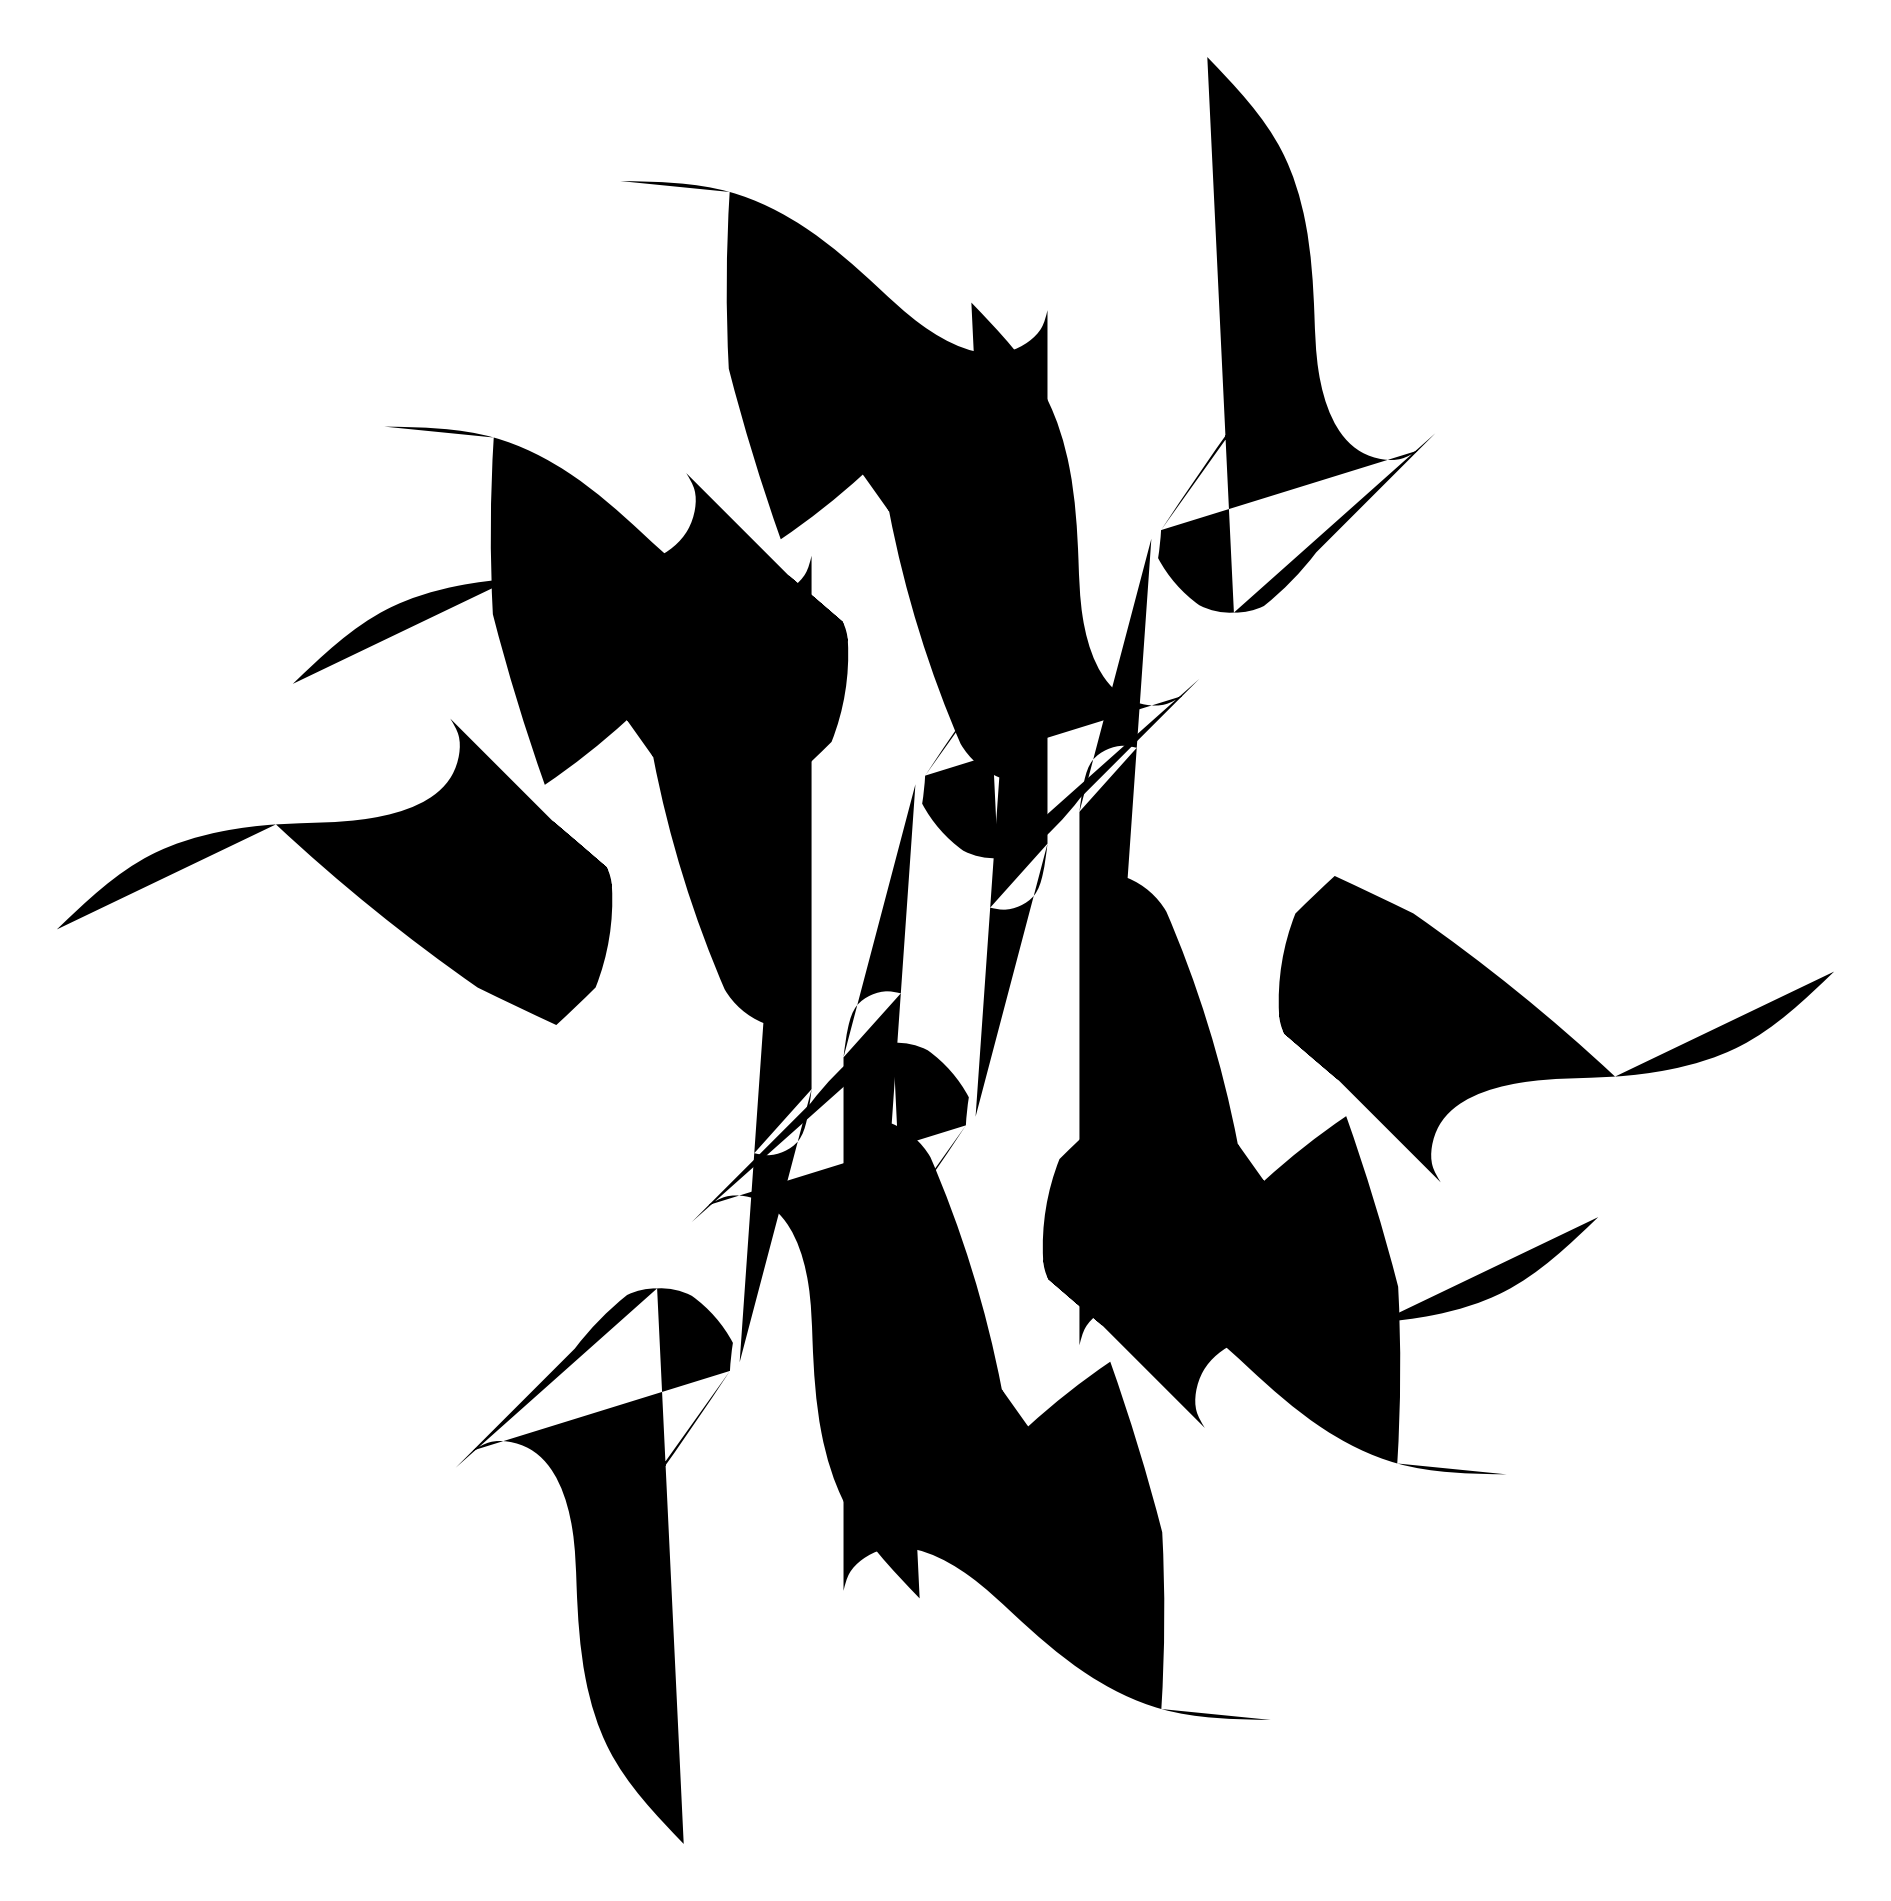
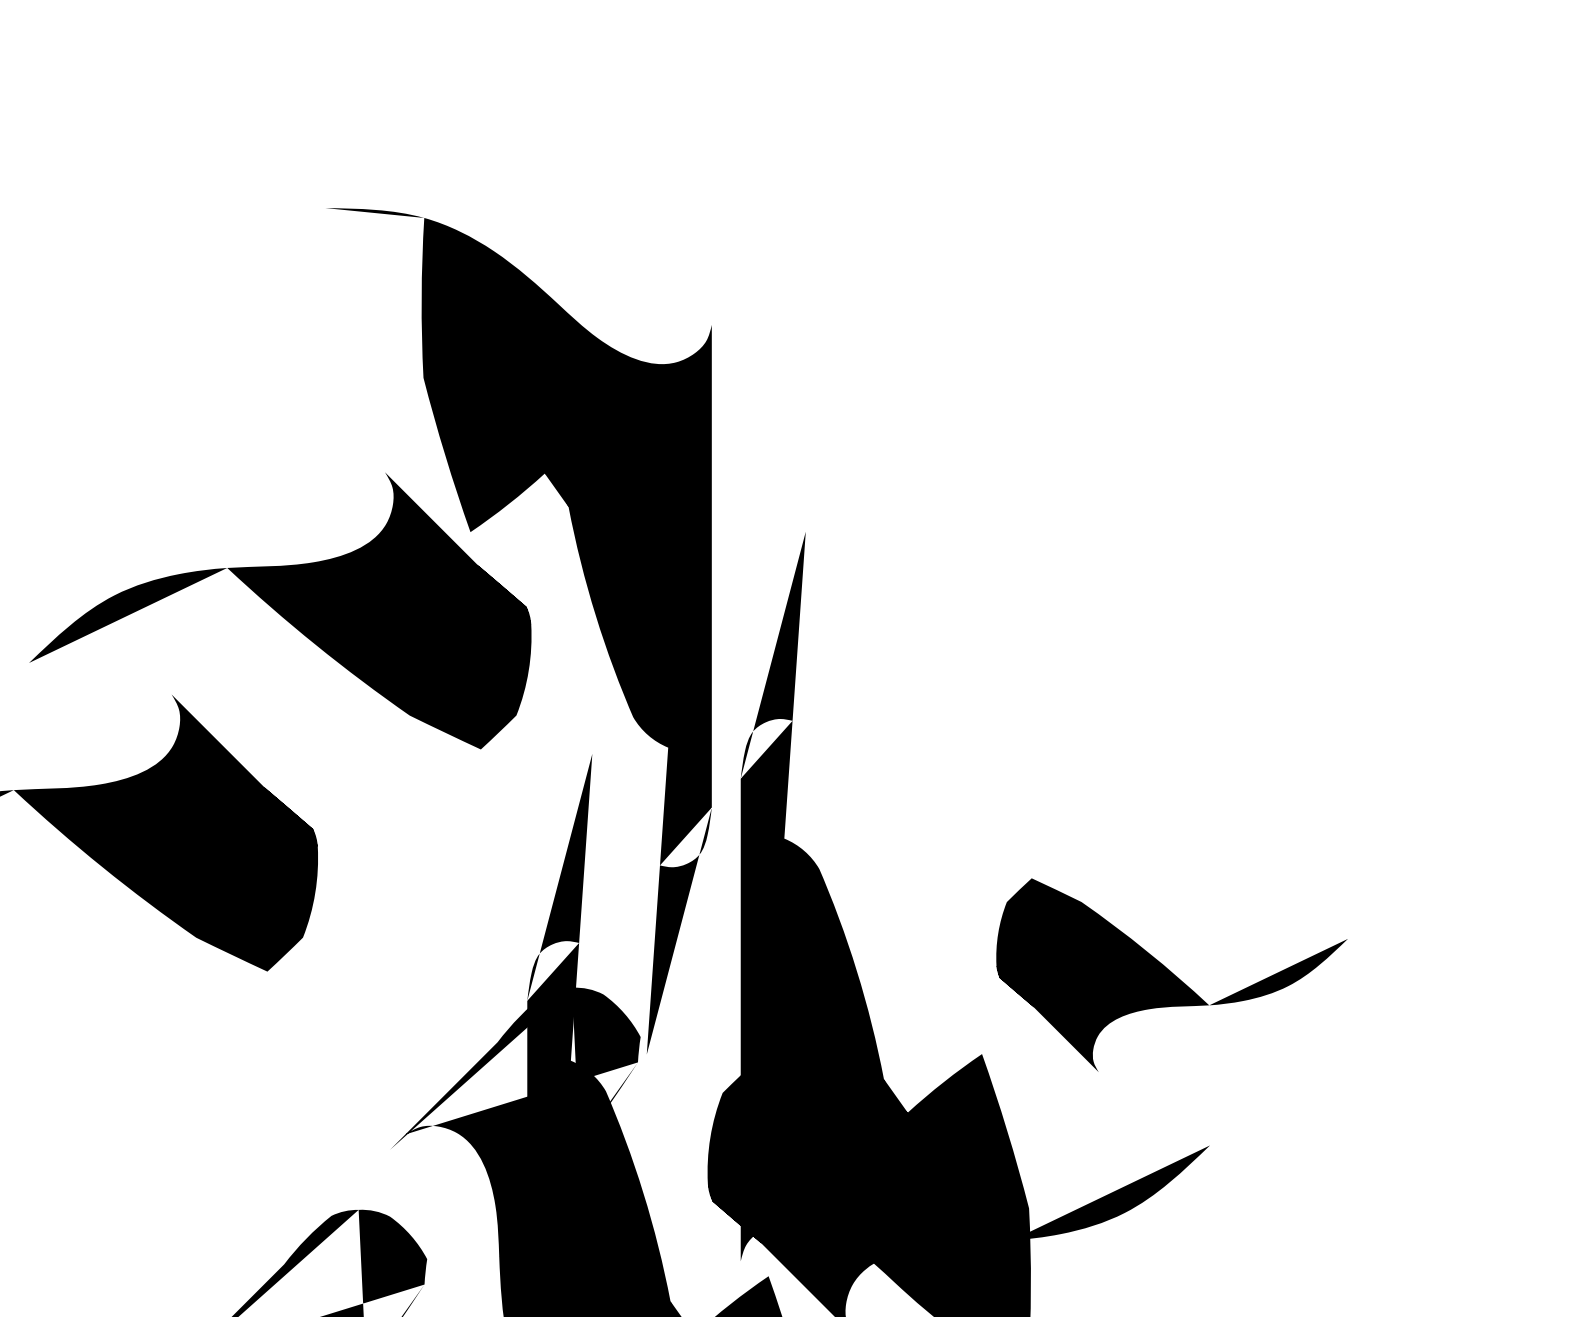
part: (1295, 334) -> (936, 346), removed
fill: (1060, 580) -> (723, 569), removed
fill: (597, 894) -> (304, 853), removed
part: (1555, 1028) -> (1171, 974), size x0.7

